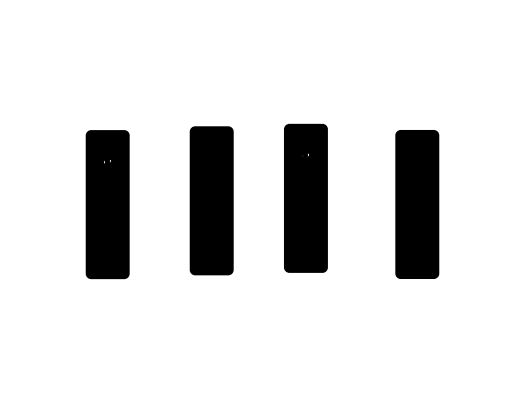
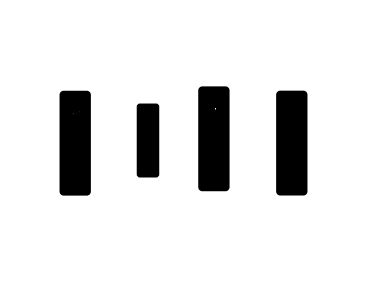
part: (211, 200) -> (147, 140), size x0.7

